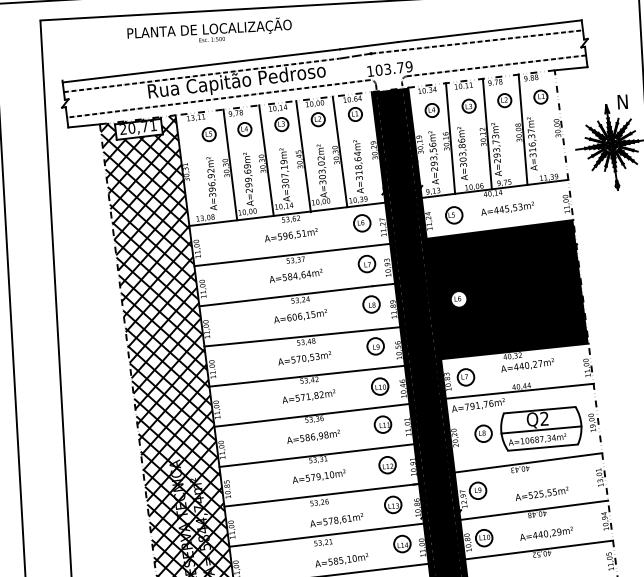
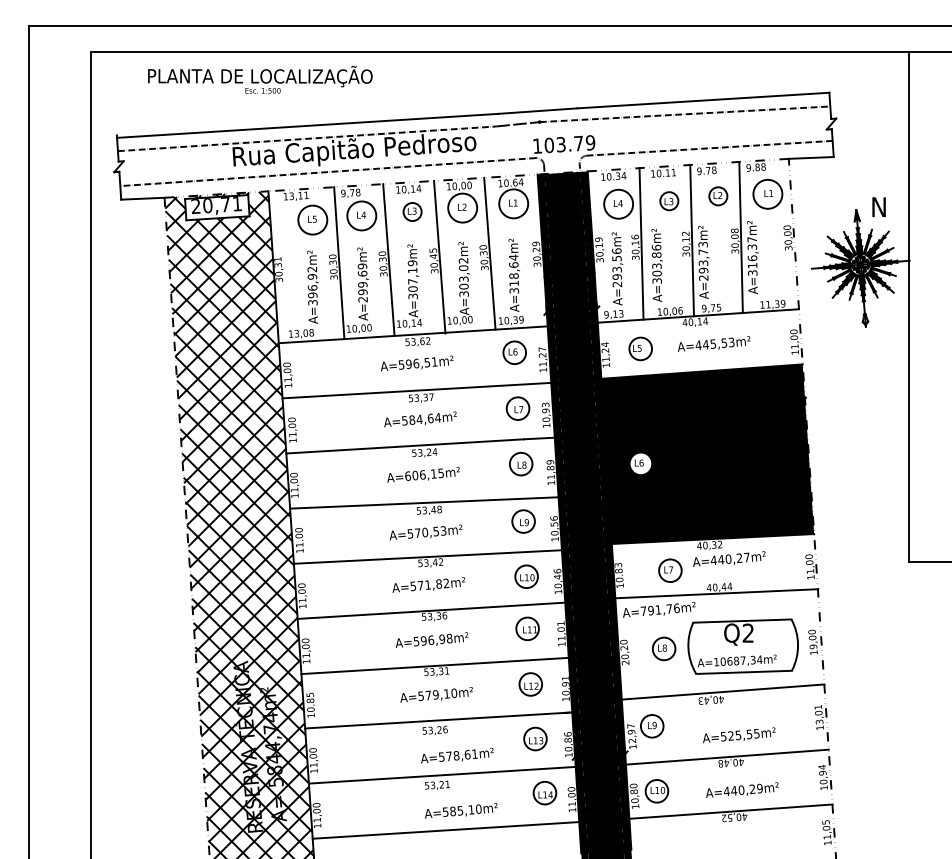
text: (209, 31) -> (260, 79), moved
circle: (540, 97) -> (767, 194), size x1.6
circle: (432, 110) -> (618, 204), size x1.6
circle: (355, 114) -> (513, 203), size x1.6
circle: (318, 119) -> (462, 208), size x1.6
circle: (244, 129) -> (361, 215), size x1.6
circle: (209, 134) -> (312, 220), size x1.6
part: (466, 377) -> (670, 570), moved
line: (541, 429) -> (743, 647), removed
text: (307, 437) -> (423, 640), A=586,98m² -> A=596,98m²

